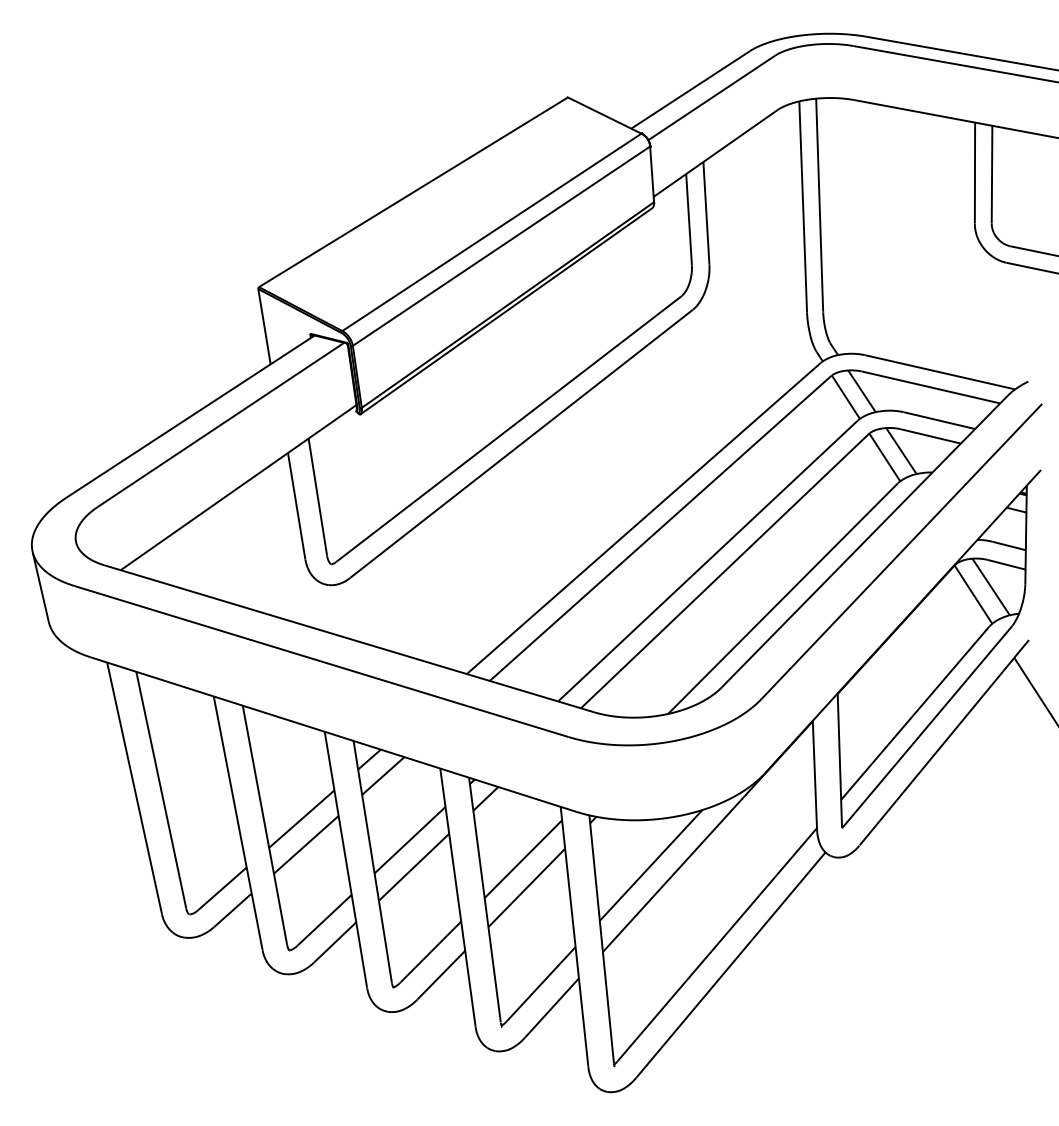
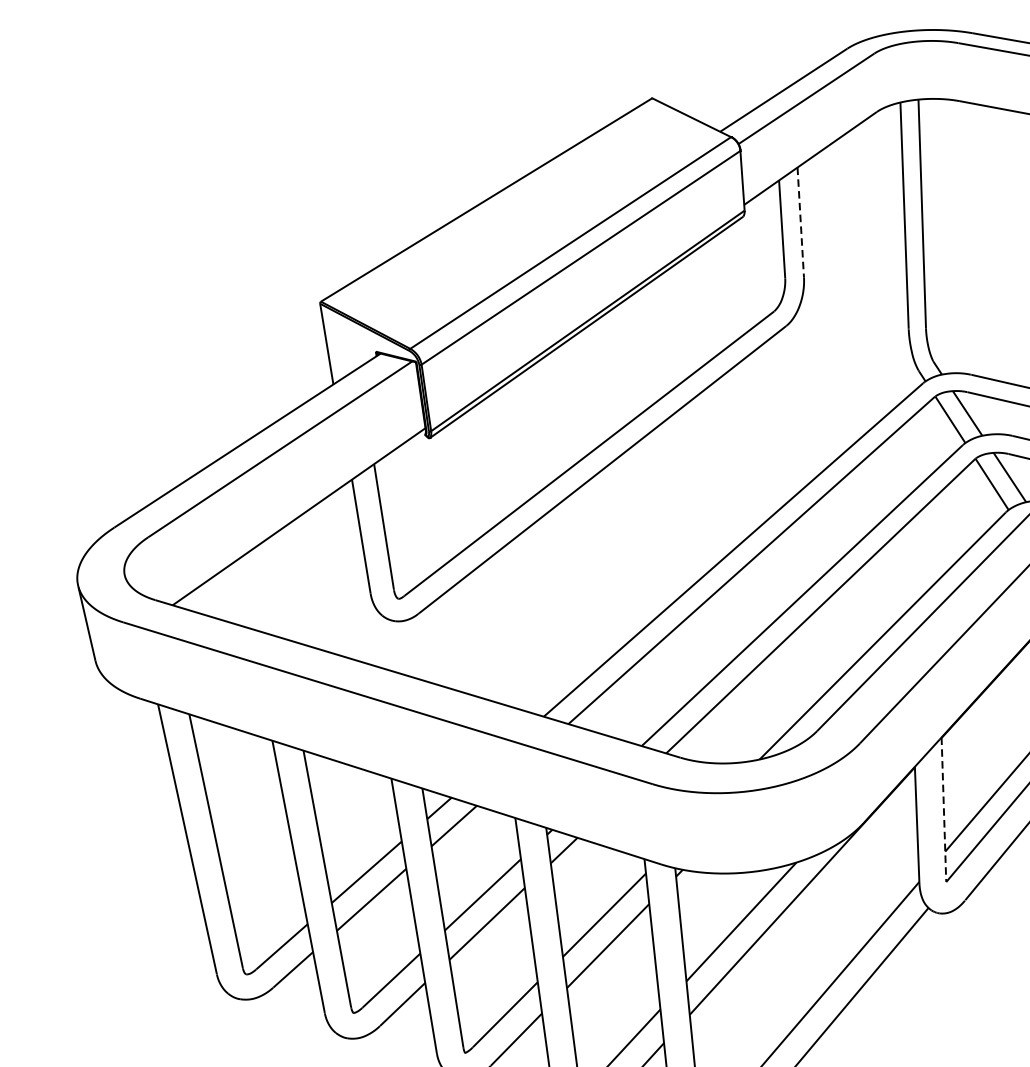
line: (706, 213) -> (800, 222), solid -> dashed
line: (839, 761) -> (943, 810), solid -> dashed

